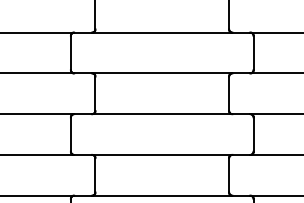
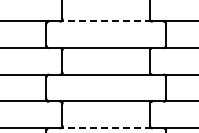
line: (162, 32) -> (106, 21), solid -> dashed
line: (162, 196) -> (106, 128), solid -> dashed

